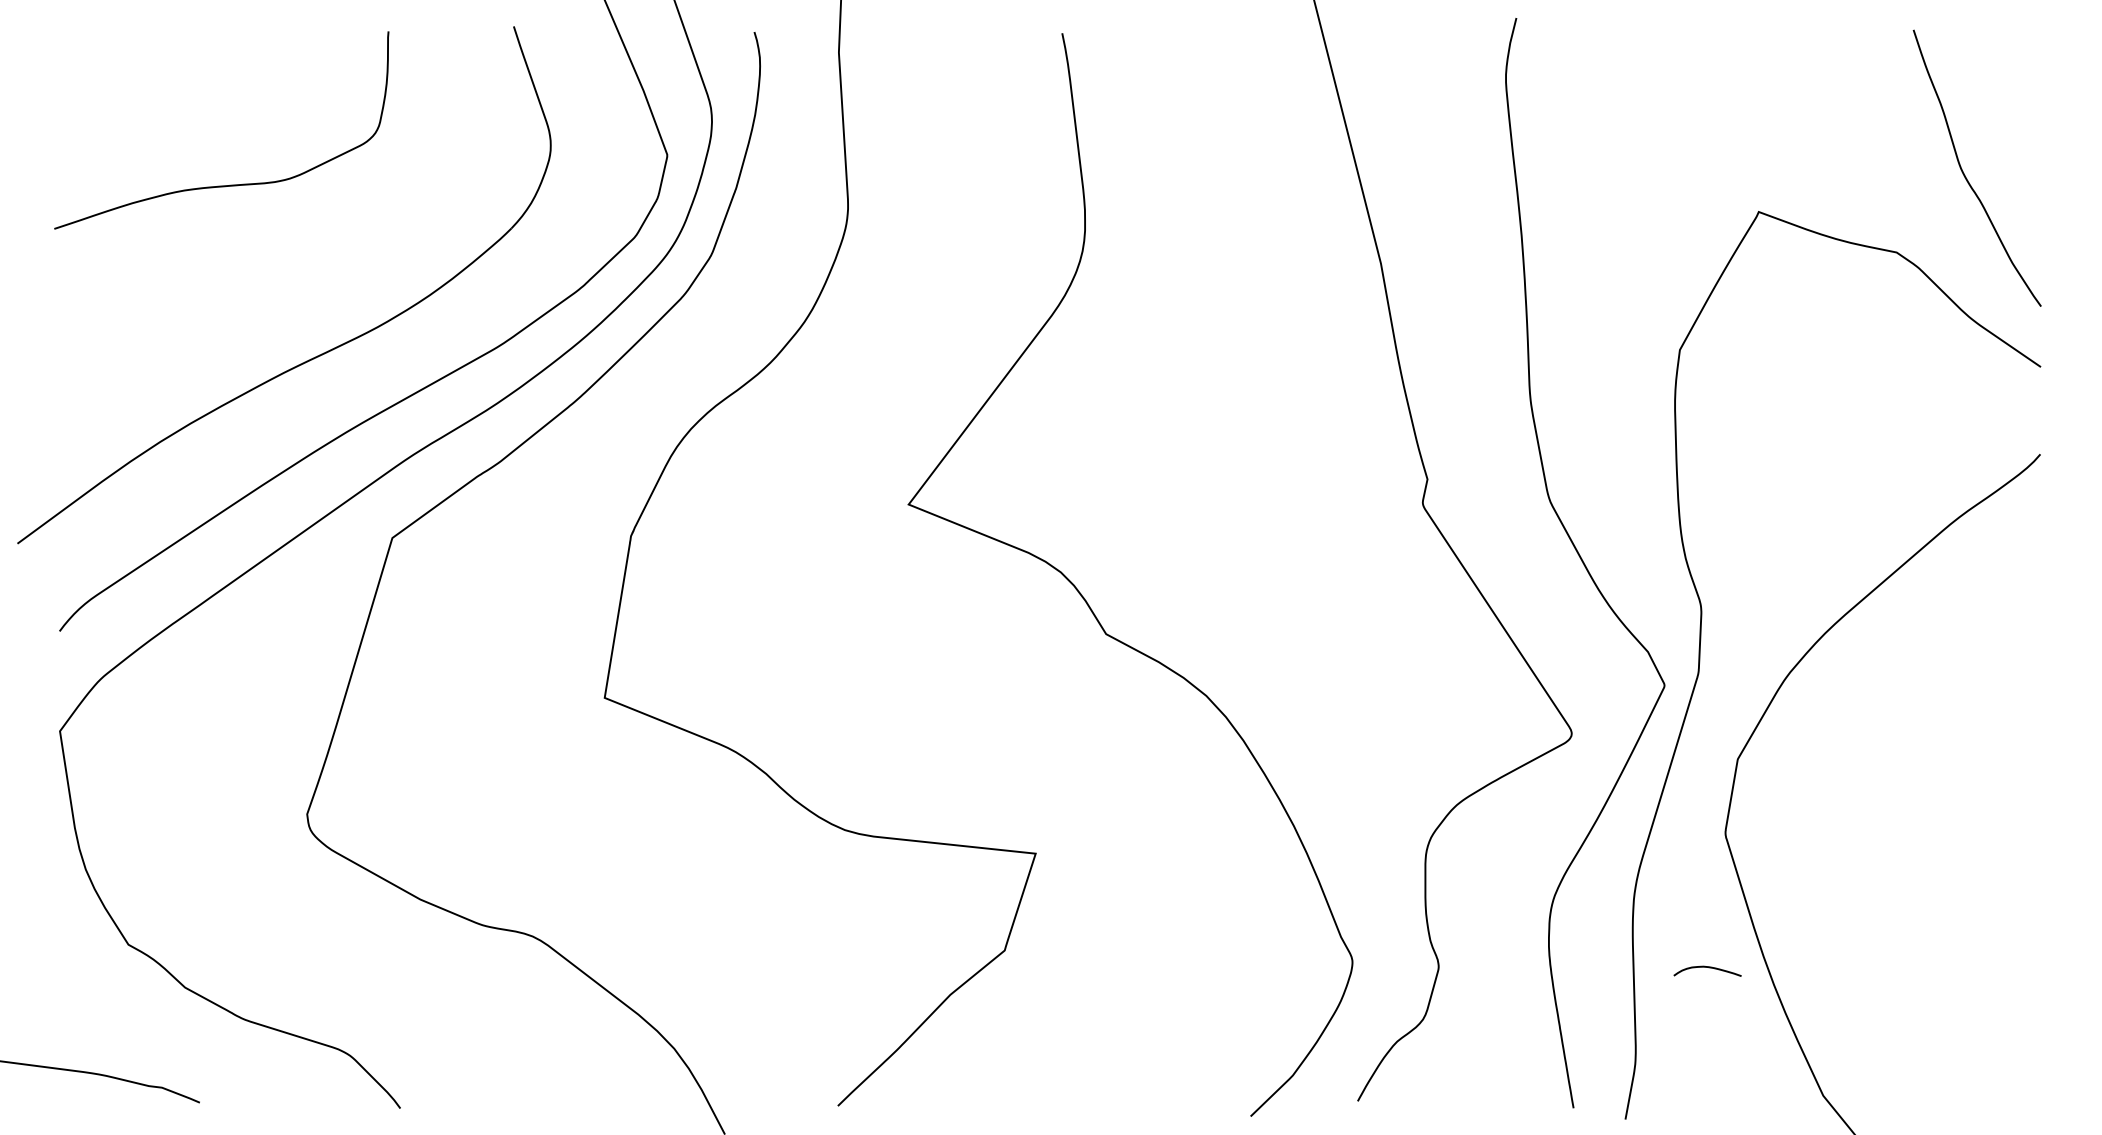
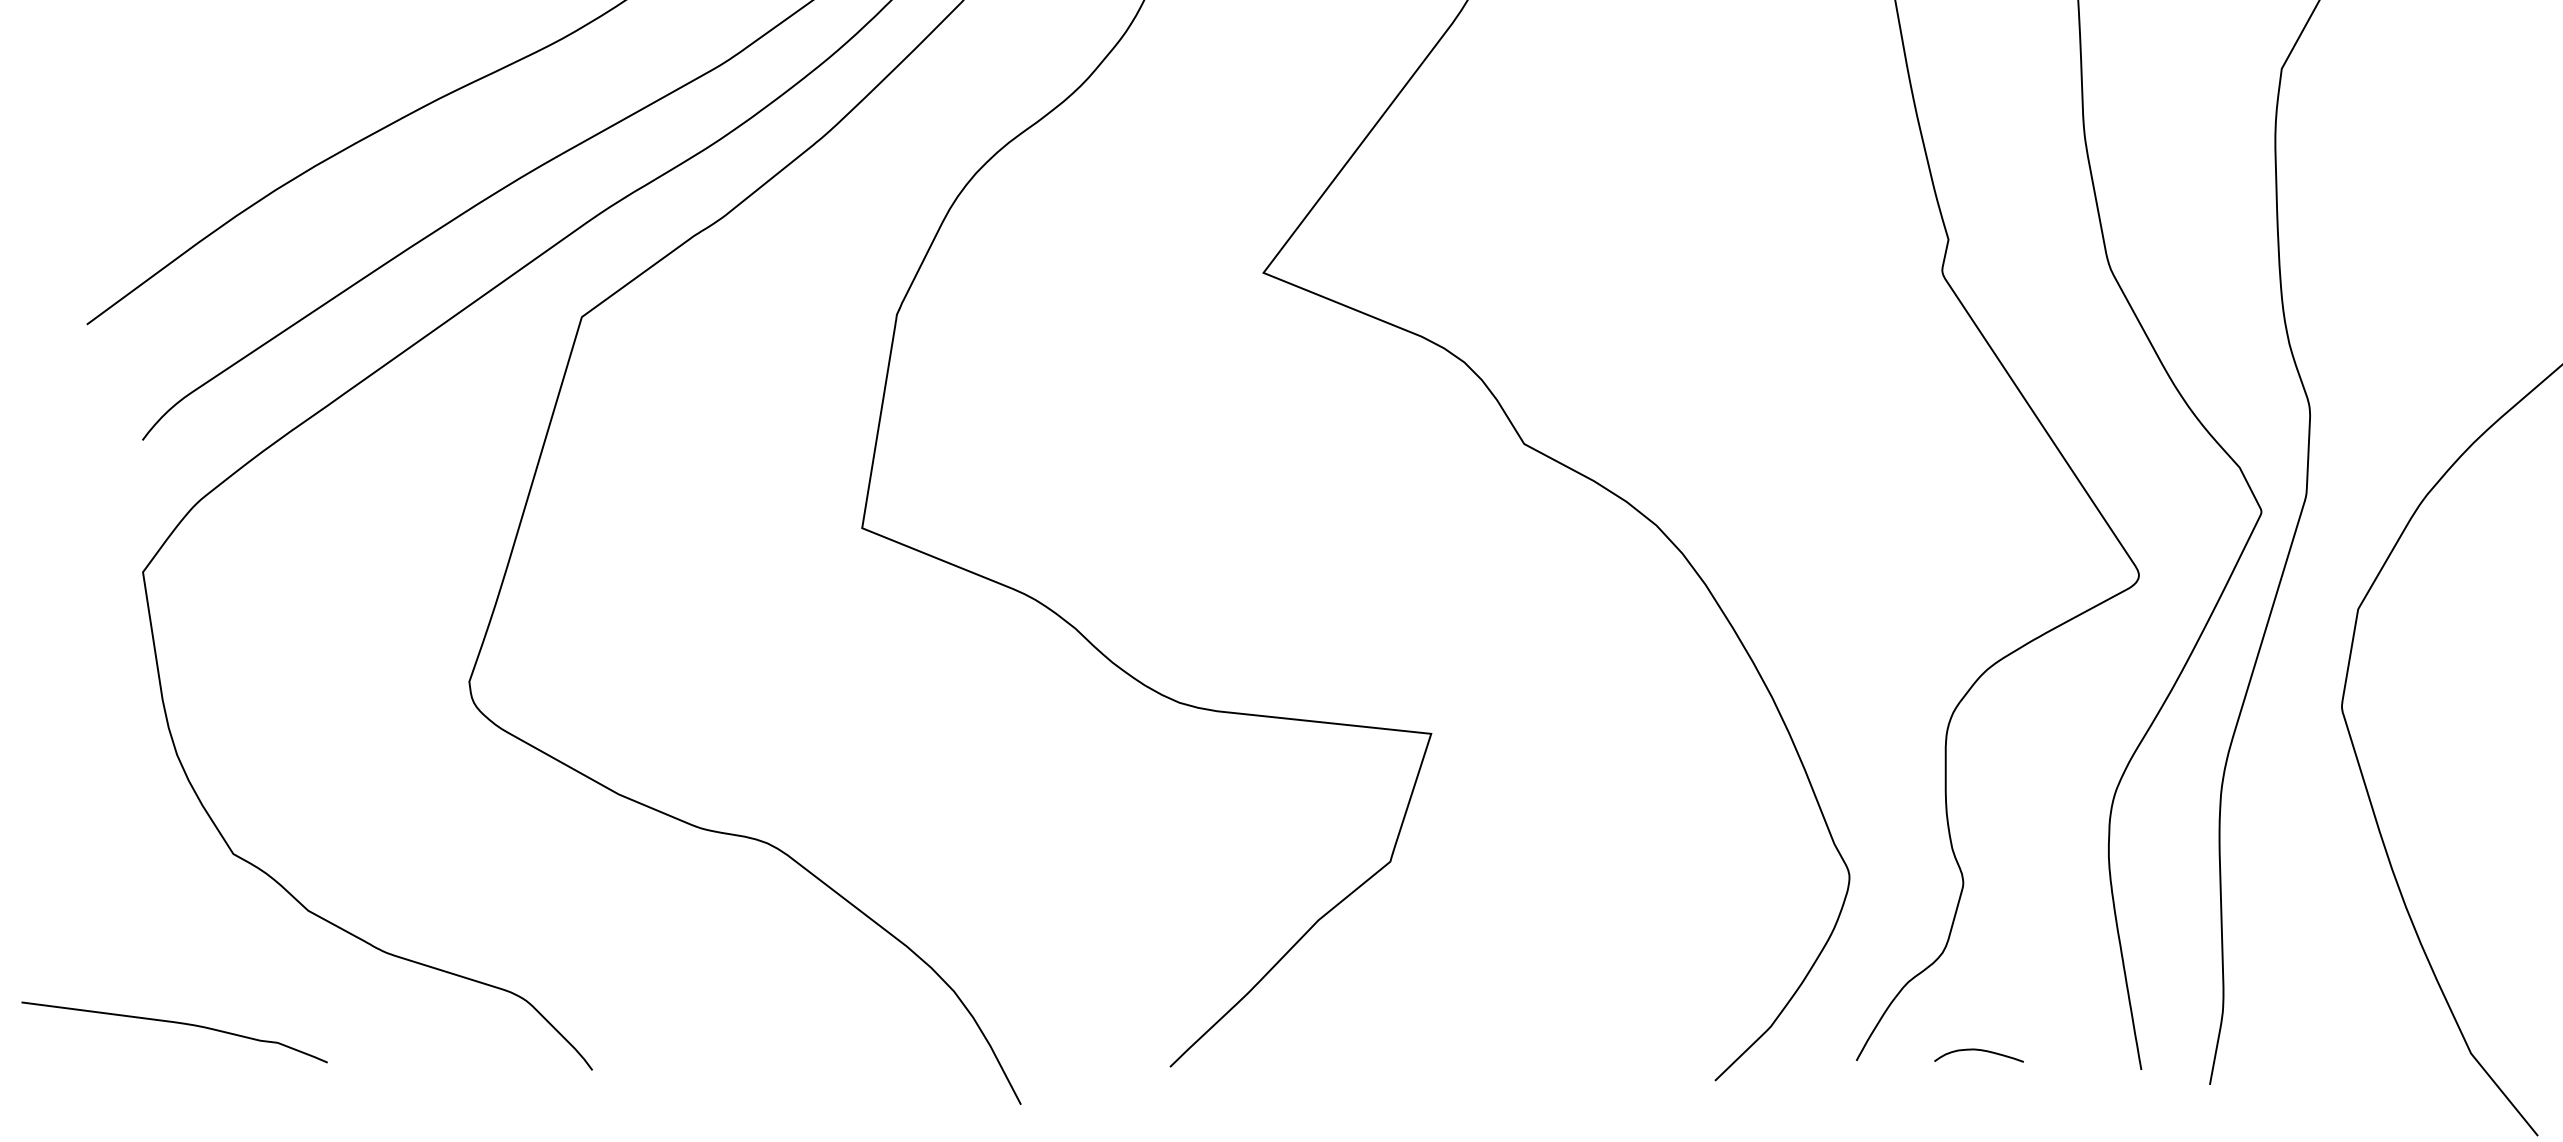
curve: (1709, 968) -> (1981, 1051), moved

